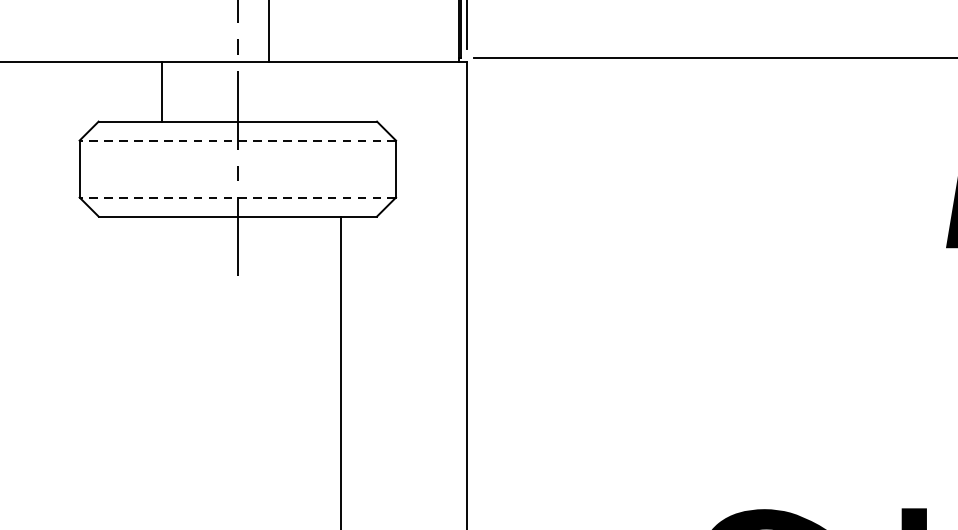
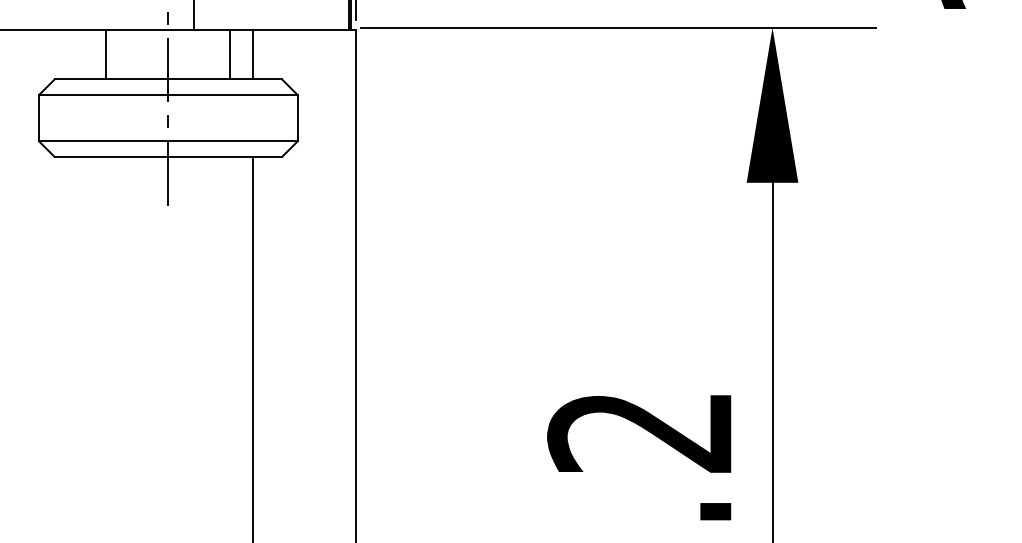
line: (313, 91) -> (230, 54), added
line: (340, 91) -> (252, 54), added
line: (236, 140) -> (167, 94), dashed -> solid
line: (236, 197) -> (167, 141), dashed -> solid

